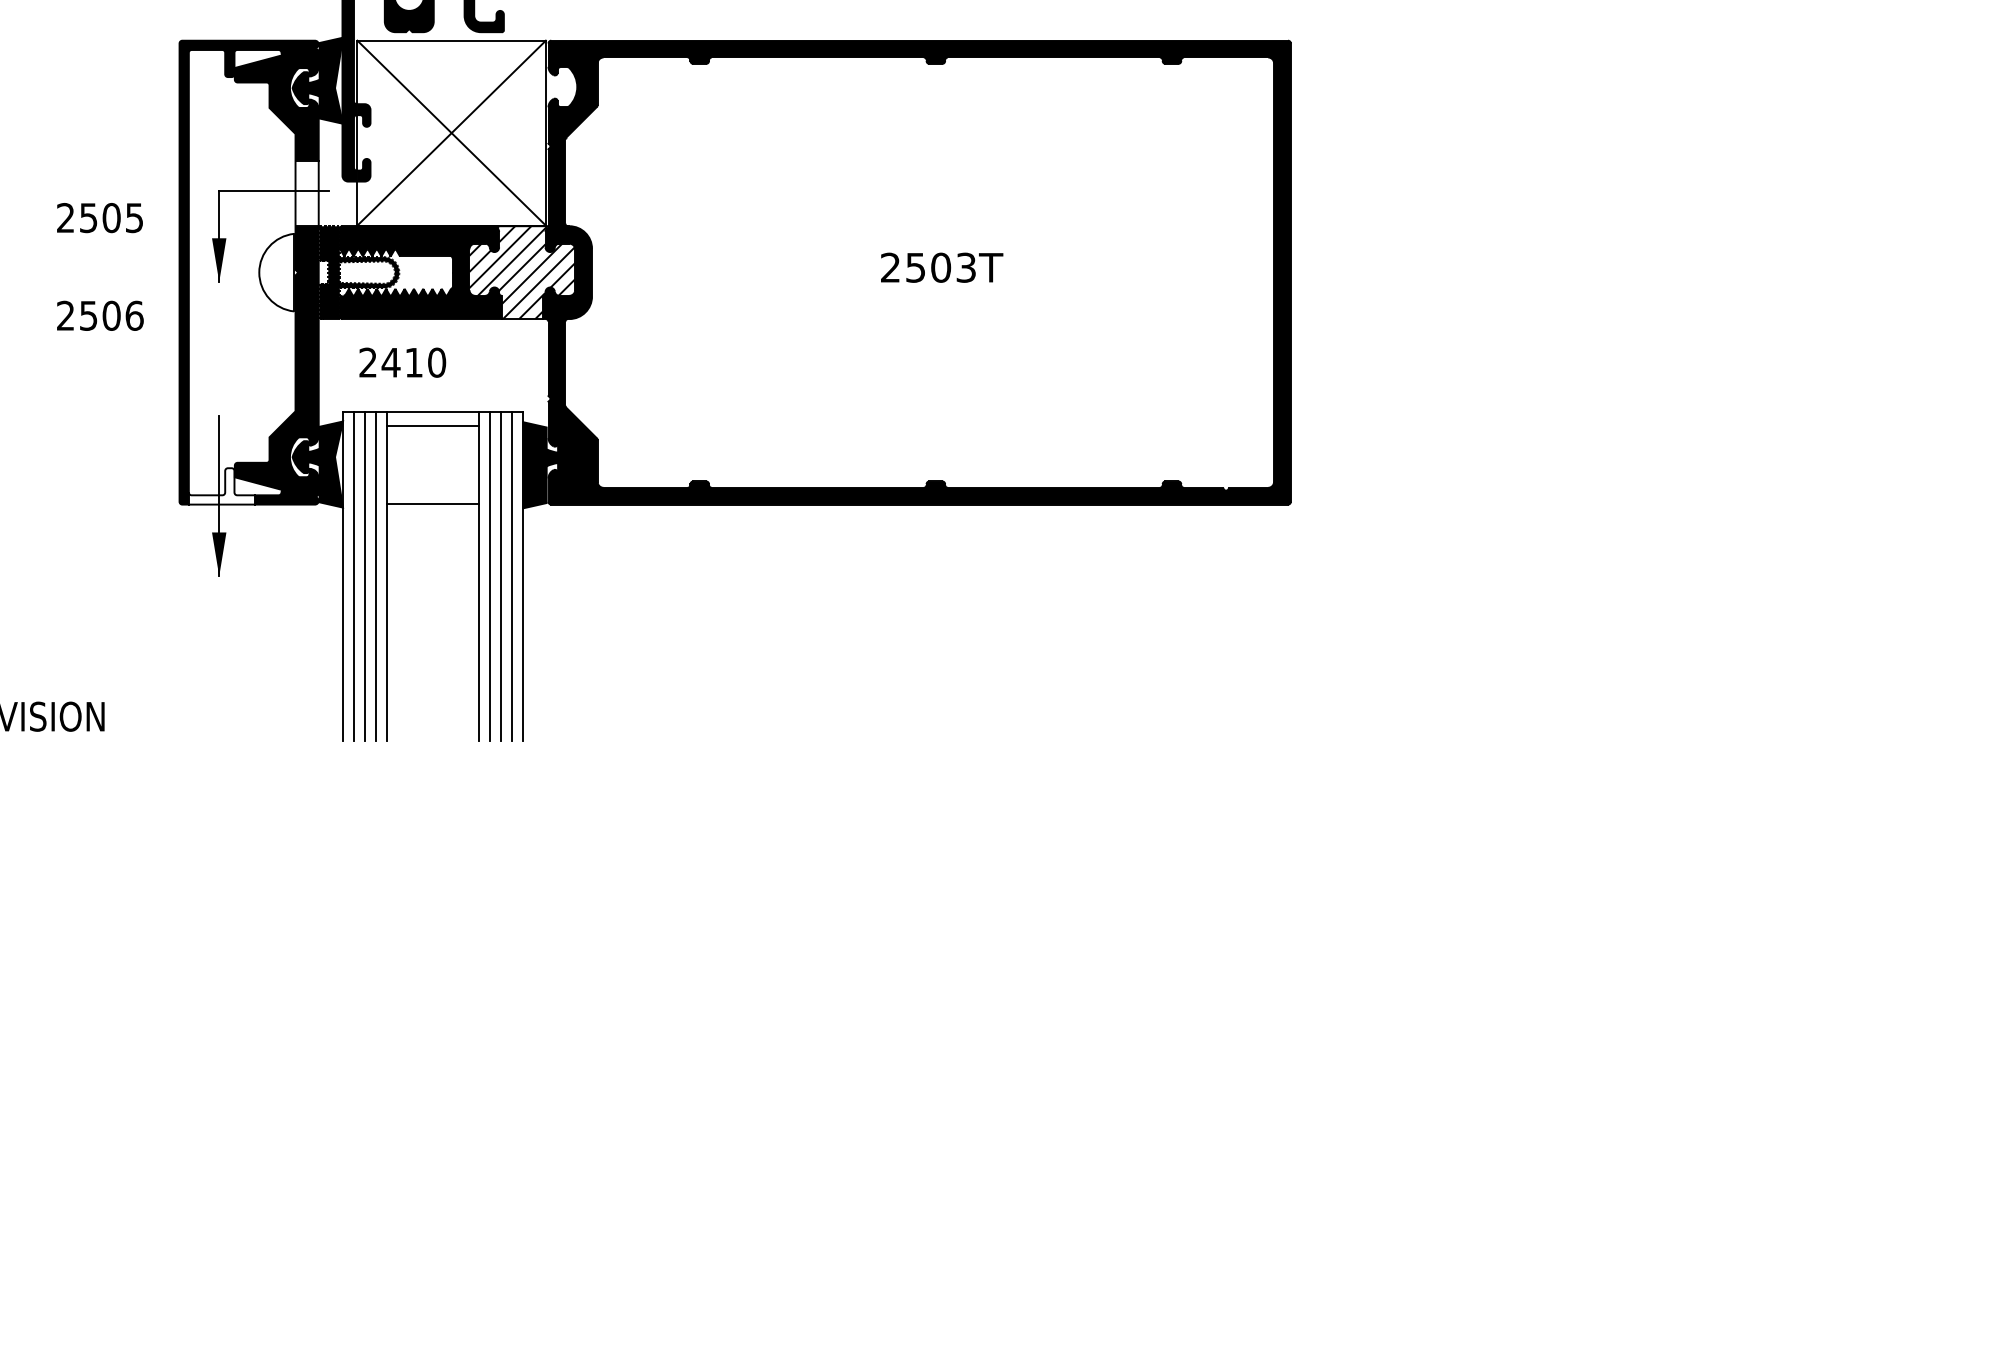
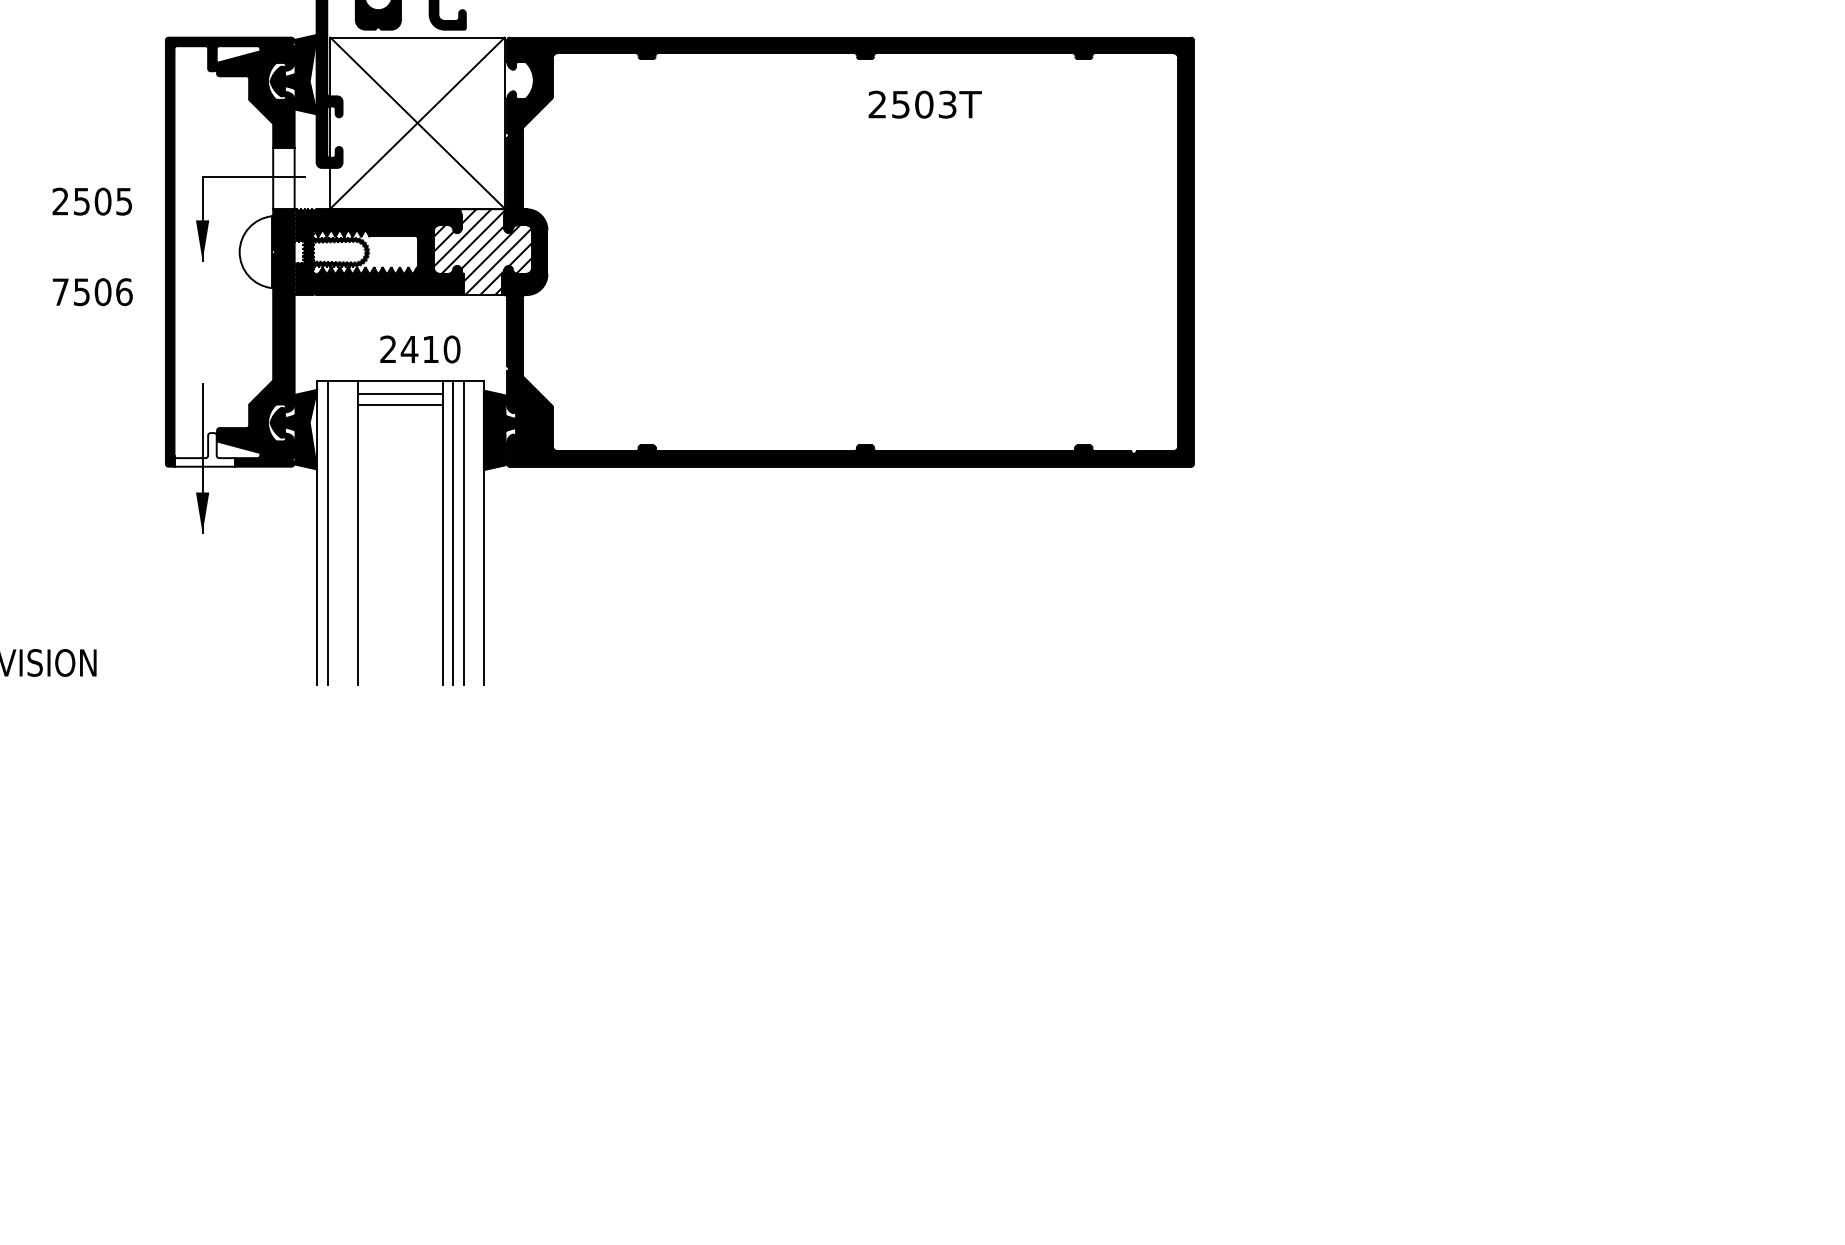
text: (941, 267) -> (924, 104), moved
text: (65, 315) -> (60, 291), 2506 -> 7506
text: (402, 362) -> (420, 349), moved
line: (433, 504) -> (400, 404), moved
line: (365, 575) -> (337, 532), removed
line: (375, 575) -> (347, 532), removed
line: (512, 575) -> (473, 532), removed

